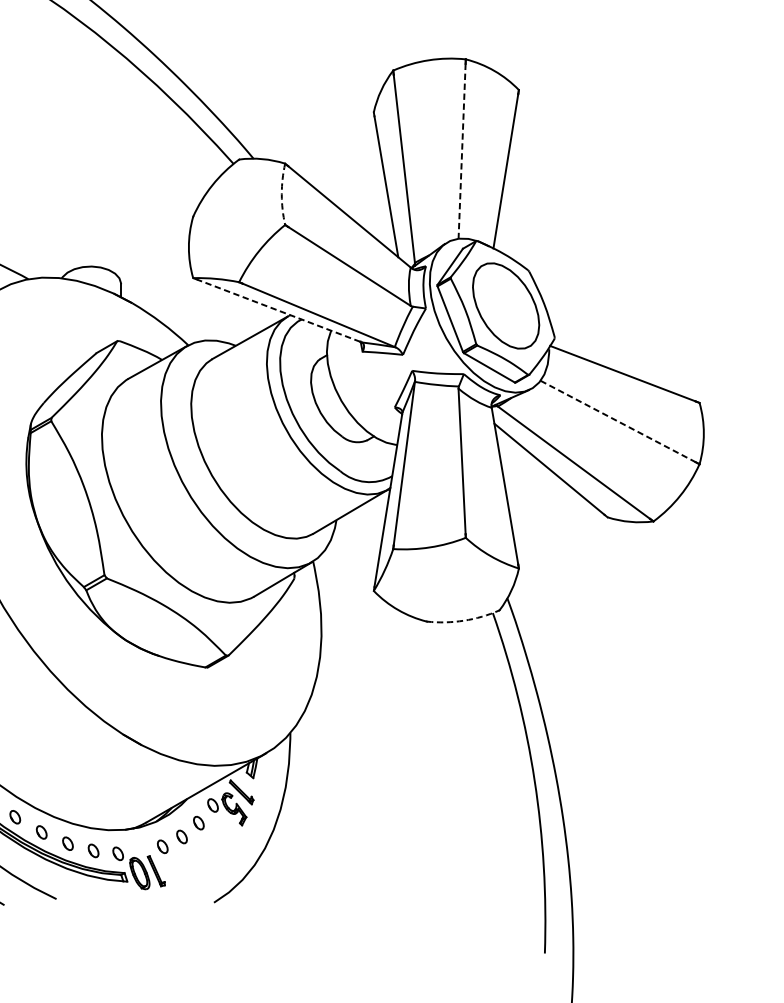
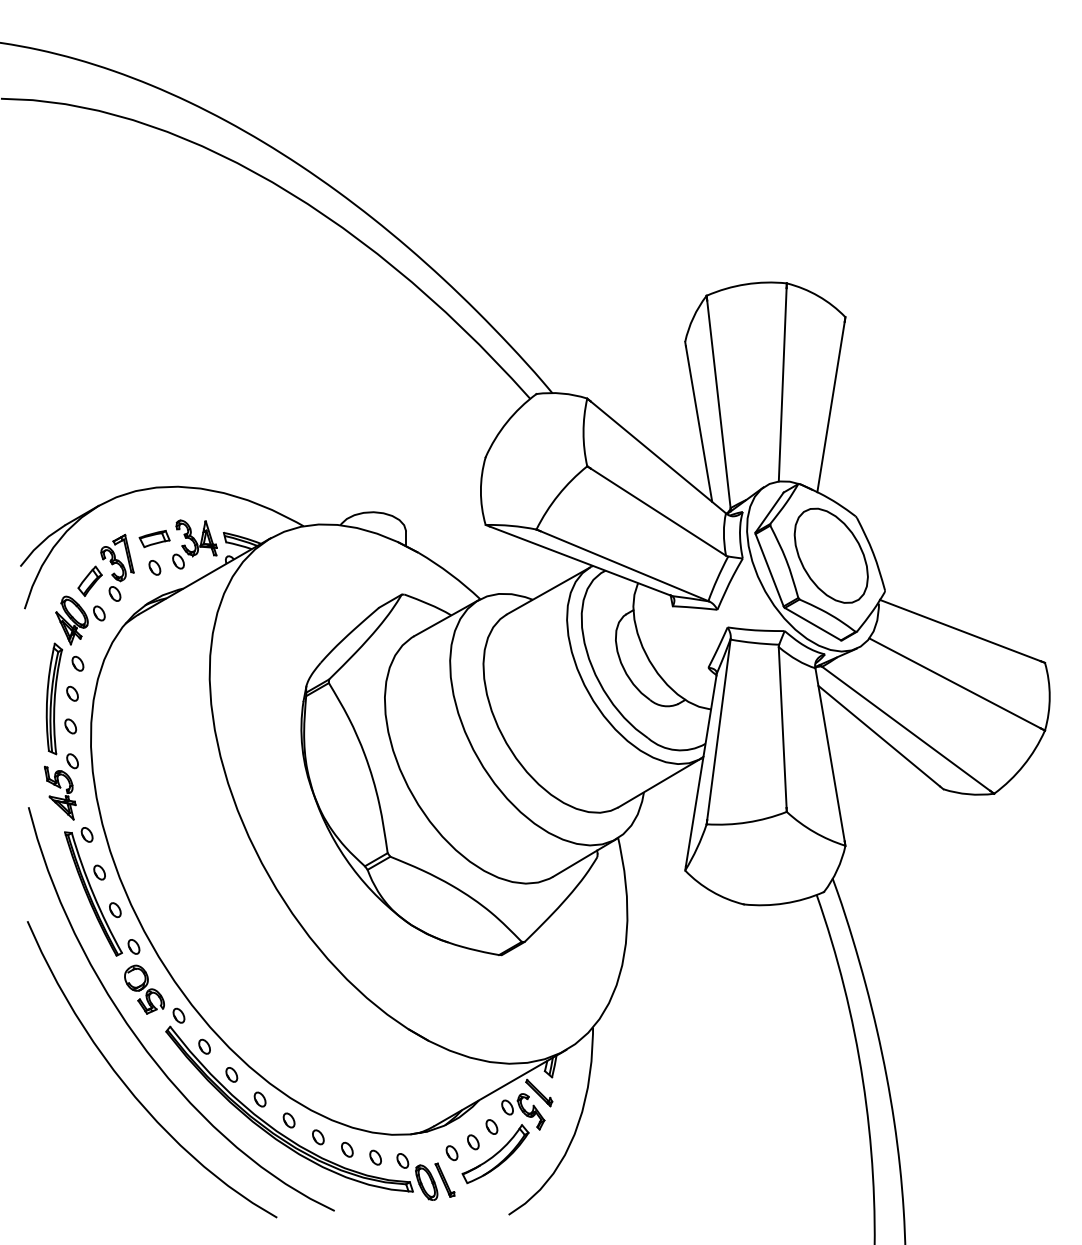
line: (461, 150) -> (782, 384), dashed -> solid
arc: (281, 194) -> (583, 432), dashed -> solid
line: (278, 310) -> (579, 560), dashed -> solid
line: (618, 421) -> (955, 683), dashed -> solid
arc: (463, 620) -> (784, 903), dashed -> solid
part: (202, 848) -> (495, 1154), added

